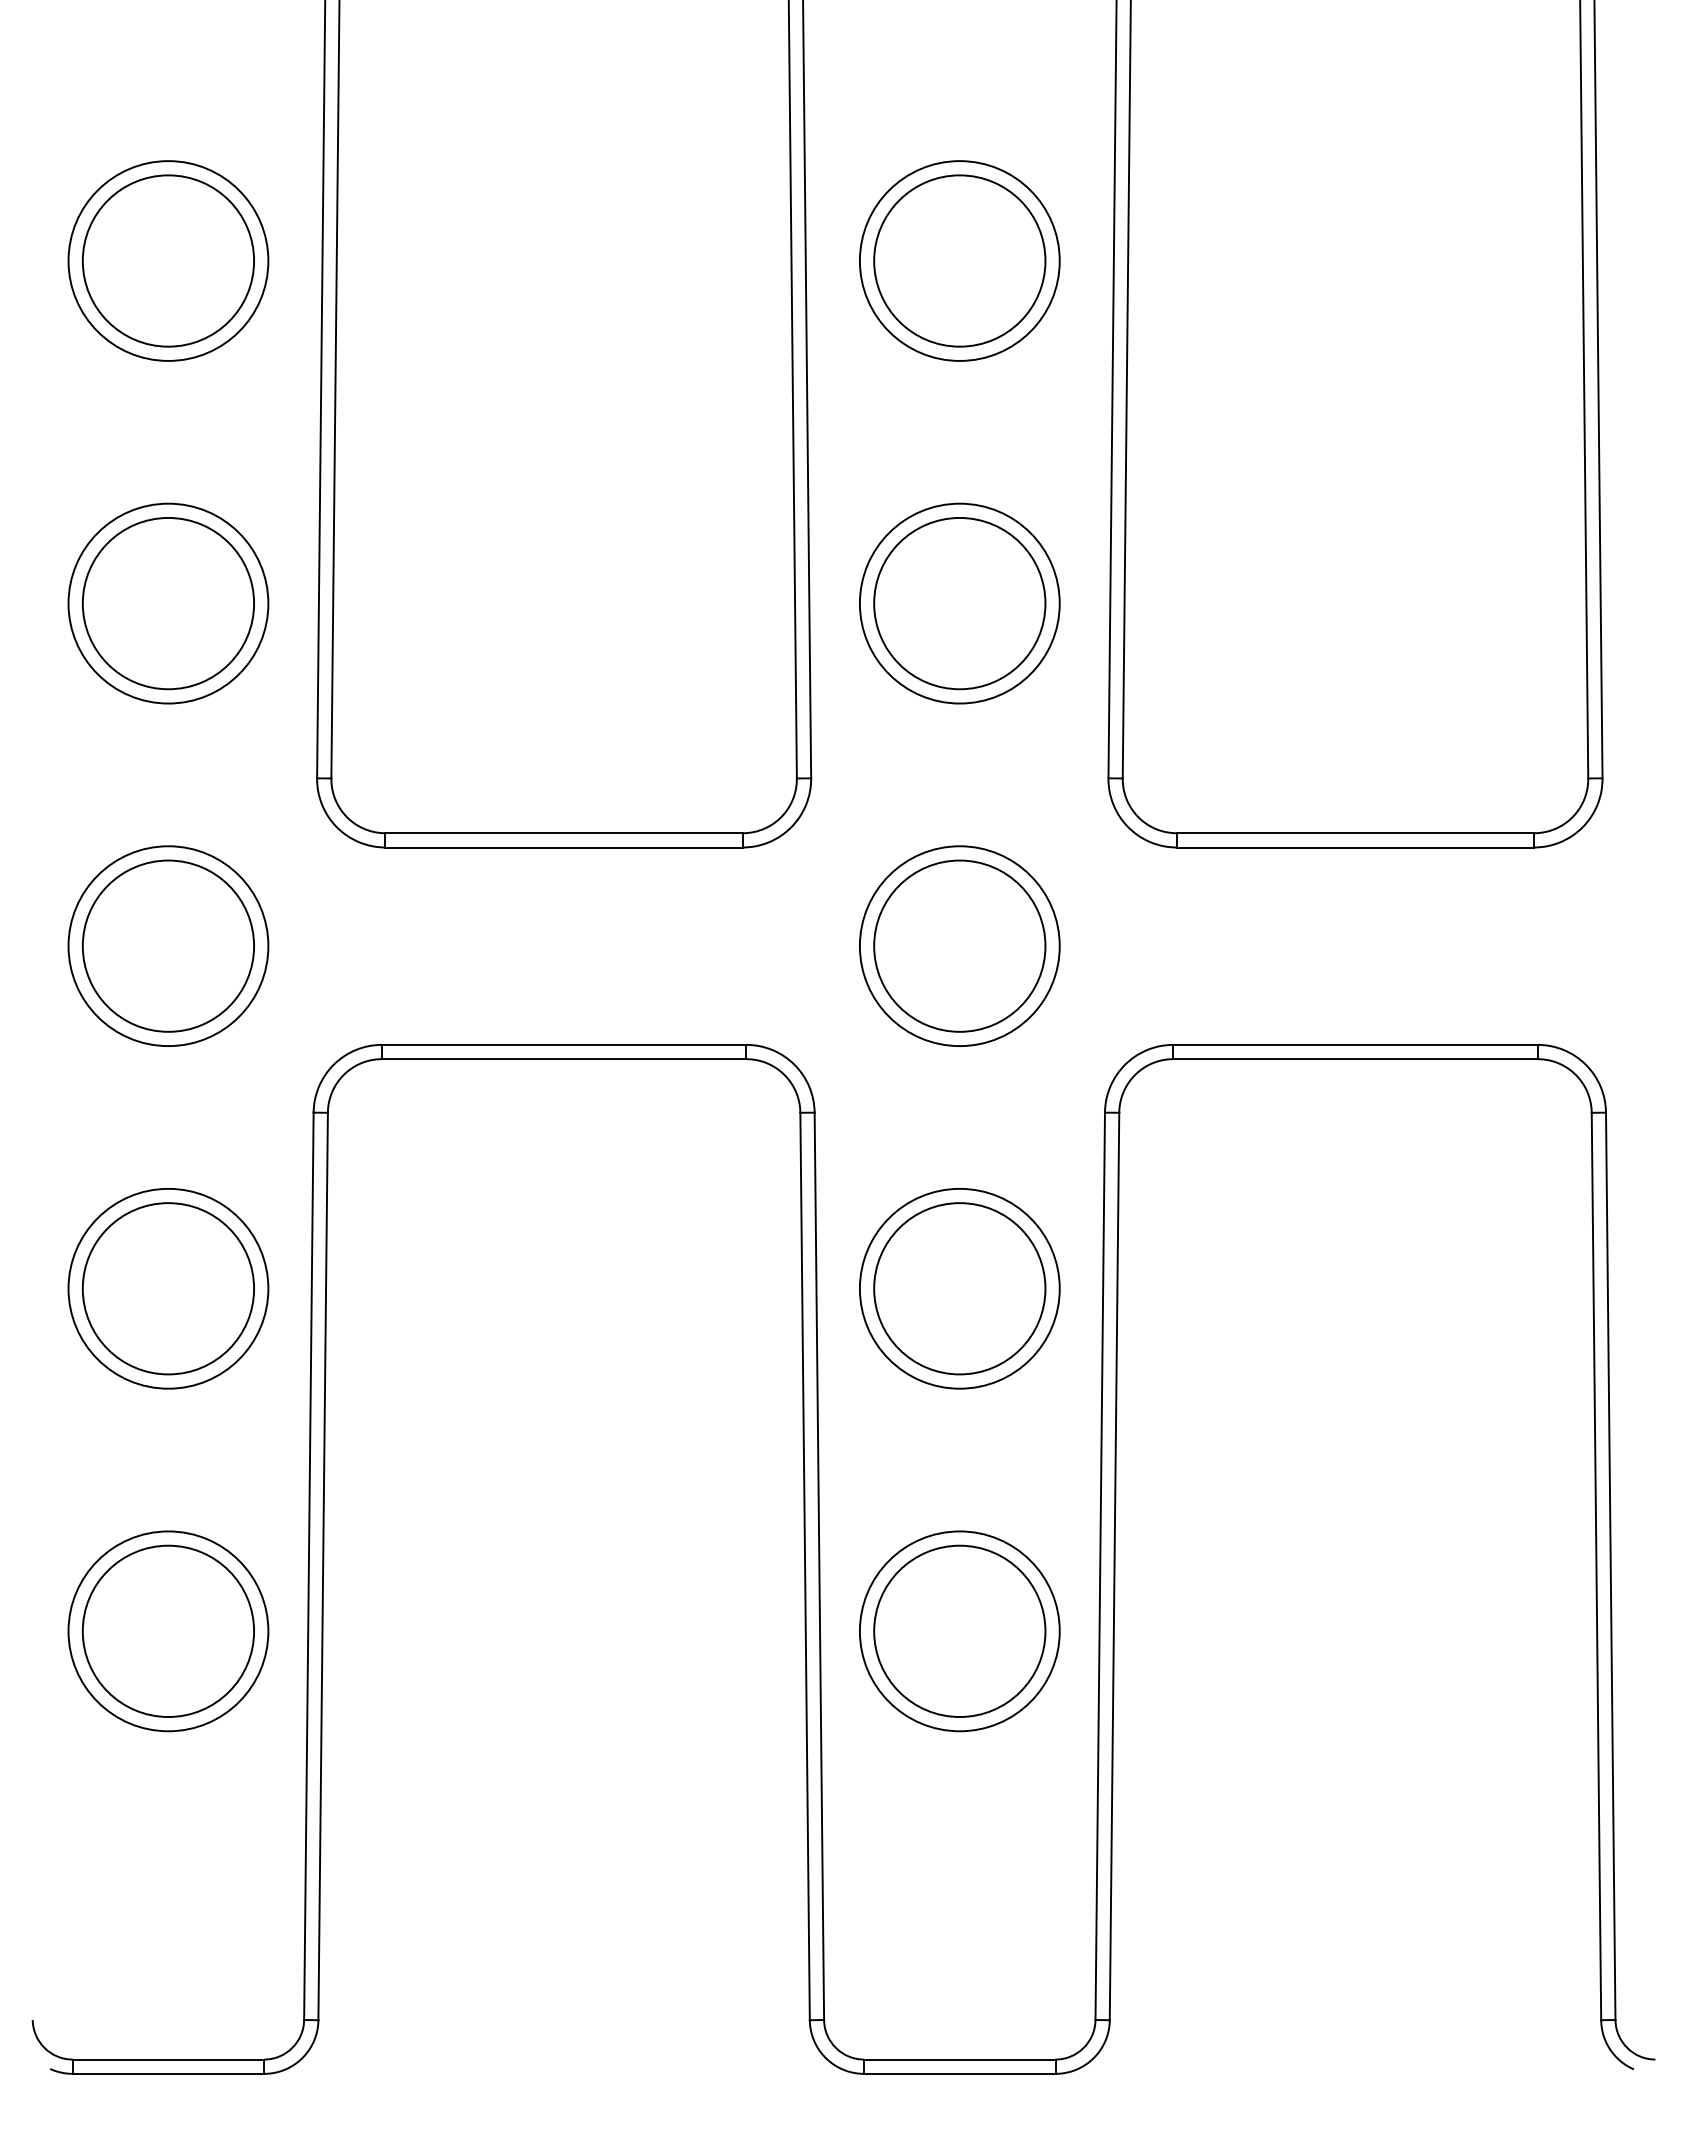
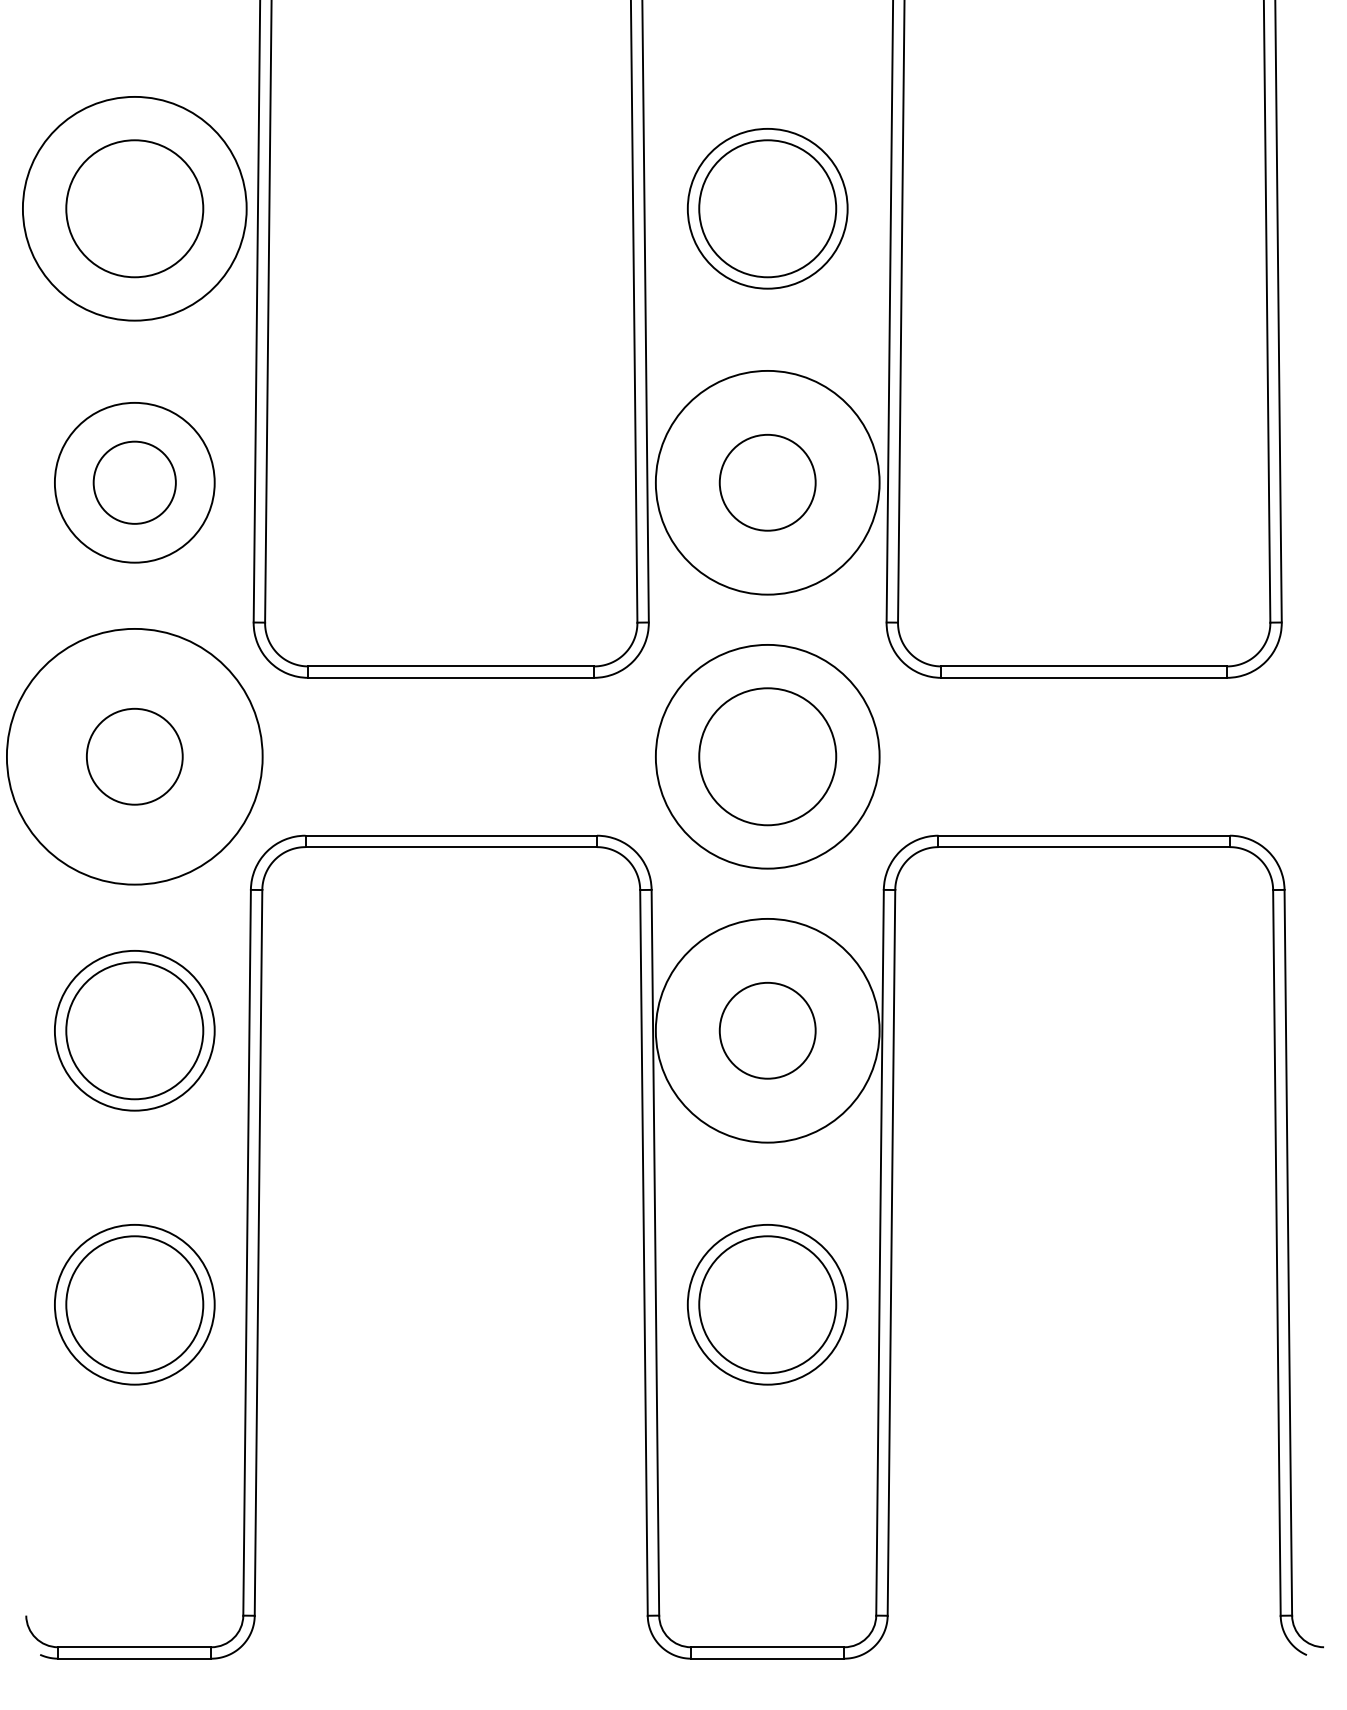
circle: (168, 260) -> (134, 208), size x1.4
circle: (168, 603) -> (134, 482), size x0.6
circle: (959, 603) -> (767, 482), size x0.7
circle: (959, 603) -> (767, 482), size x1.4
circle: (168, 945) -> (134, 756), size x0.7
circle: (168, 946) -> (134, 757), size x1.6
circle: (959, 946) -> (767, 757), size x1.4
circle: (959, 1288) -> (767, 1030), size x0.7
circle: (959, 1288) -> (767, 1030), size x1.4

